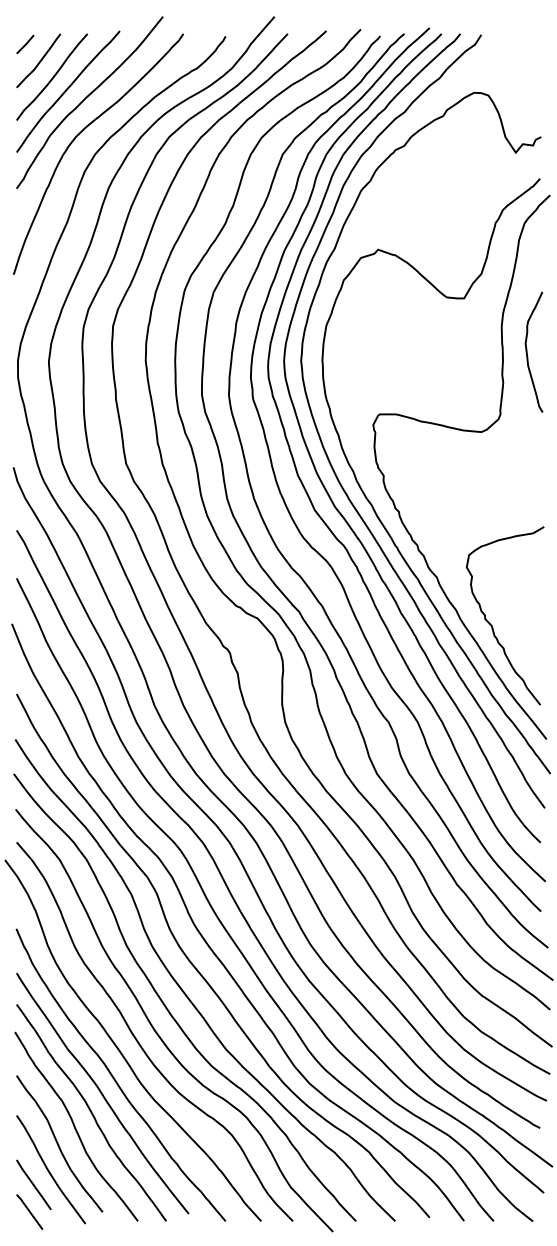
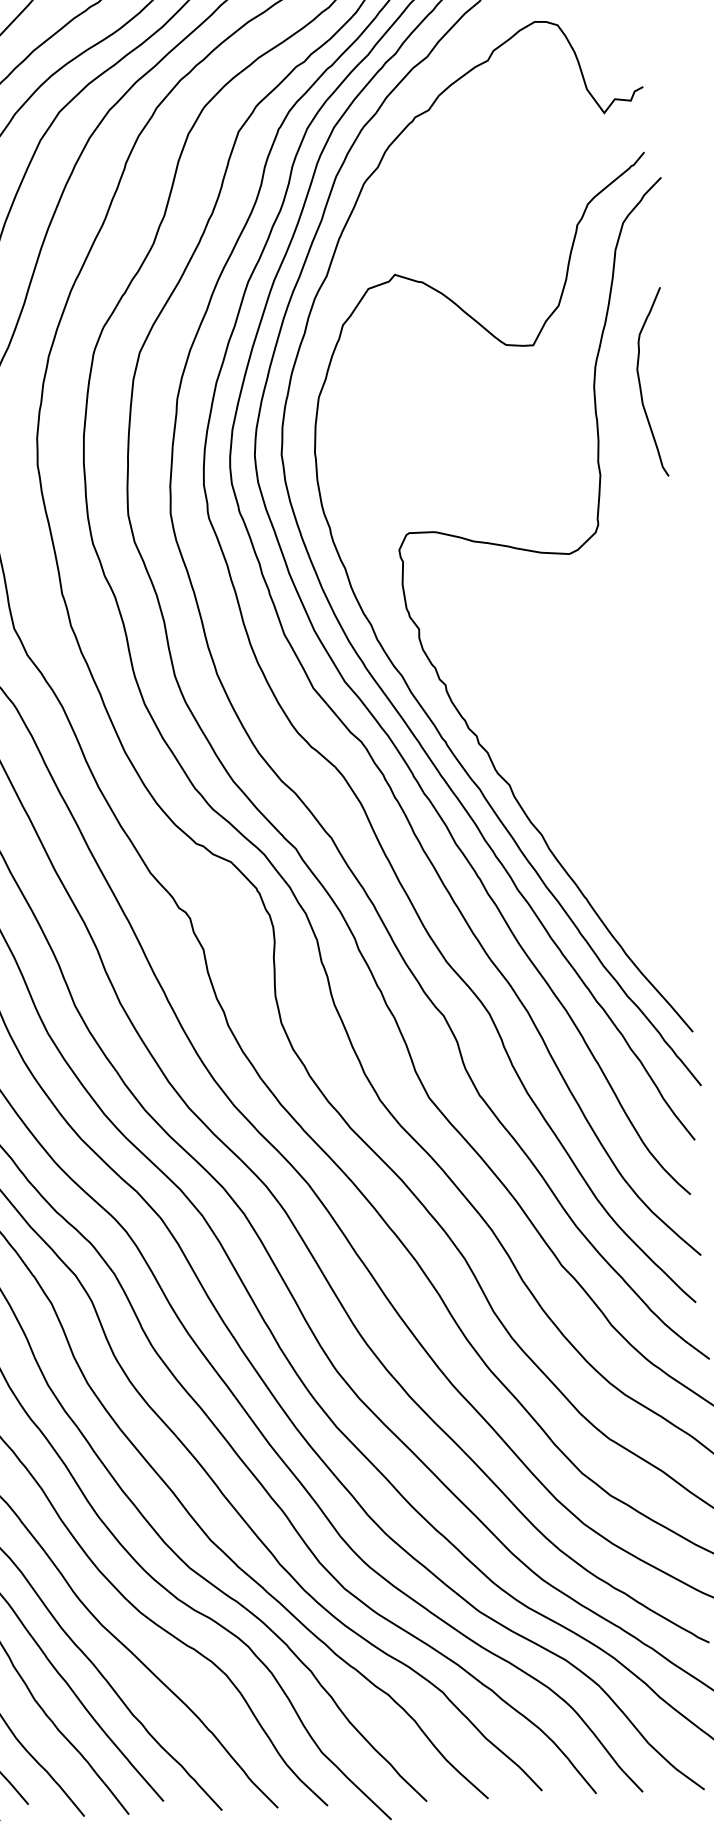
curve: (527, 351) -> (640, 381), moved
curve: (492, 625) -> (600, 856), removed

